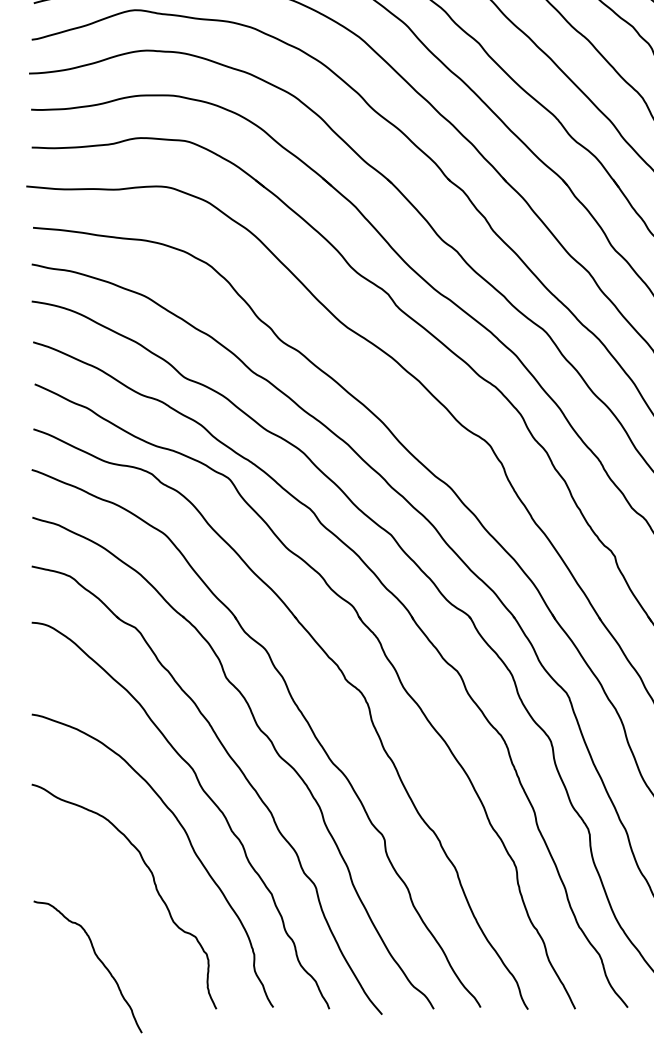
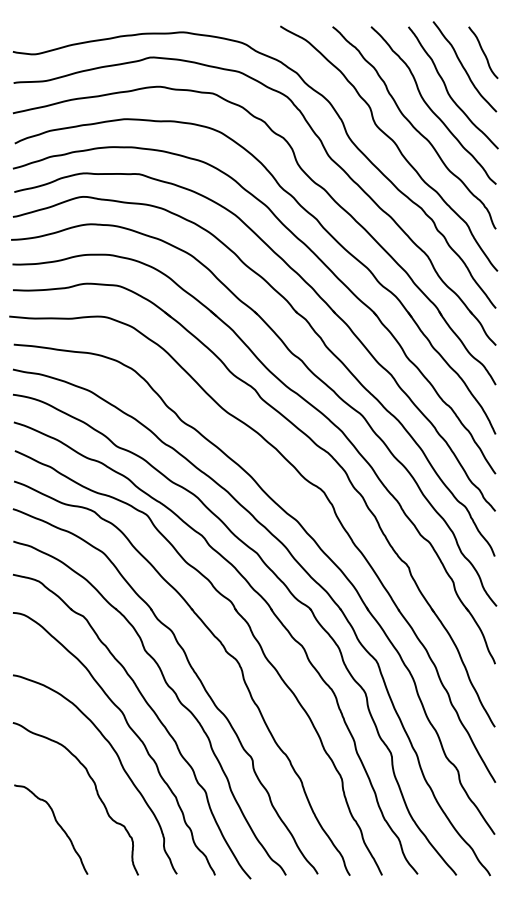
curve: (95, 957) -> (56, 823), moved

